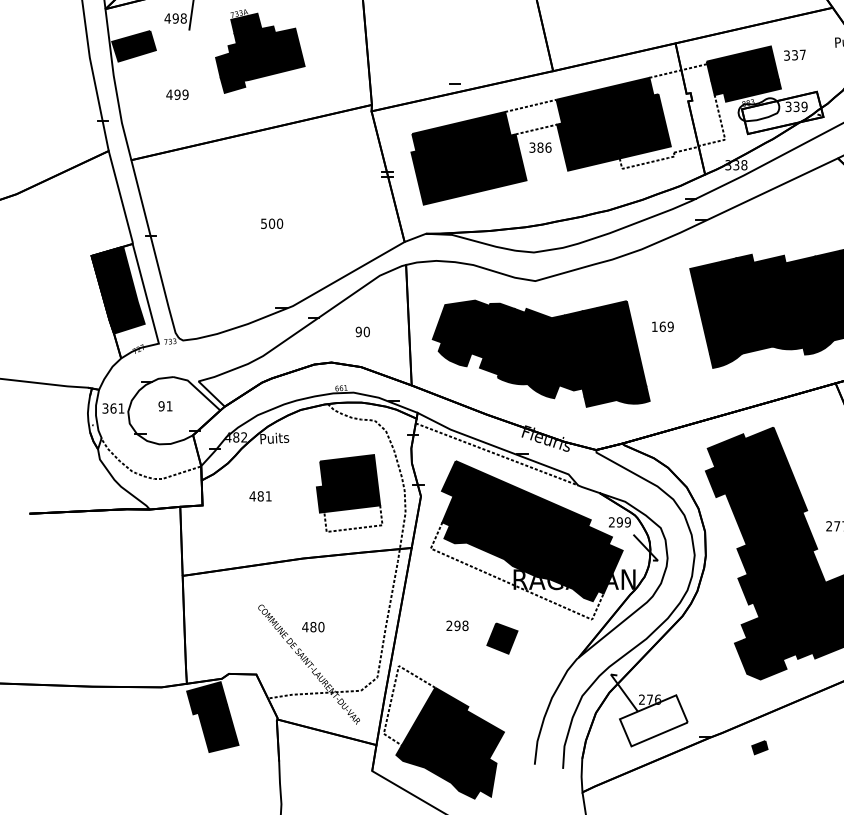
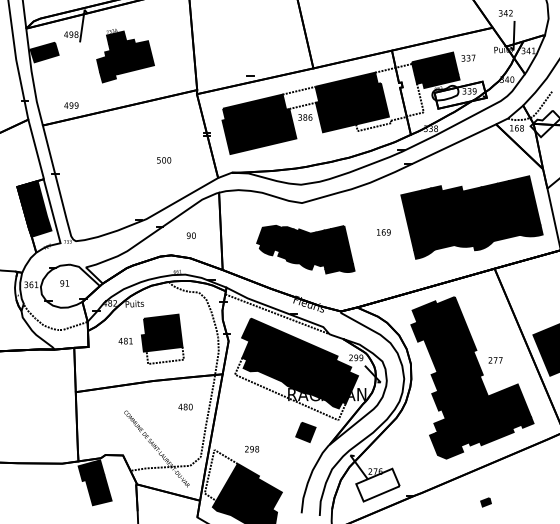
text: (177, 94) -> (71, 105), moved
text: (272, 224) -> (164, 160), moved
part: (540, 353) -> (305, 249), size x0.7
part: (349, 492) -> (162, 338), moved
text: (313, 626) -> (185, 406), moved
text: (458, 626) -> (252, 449), moved
part: (501, 638) -> (305, 432), moved
part: (759, 747) -> (485, 502), moved

